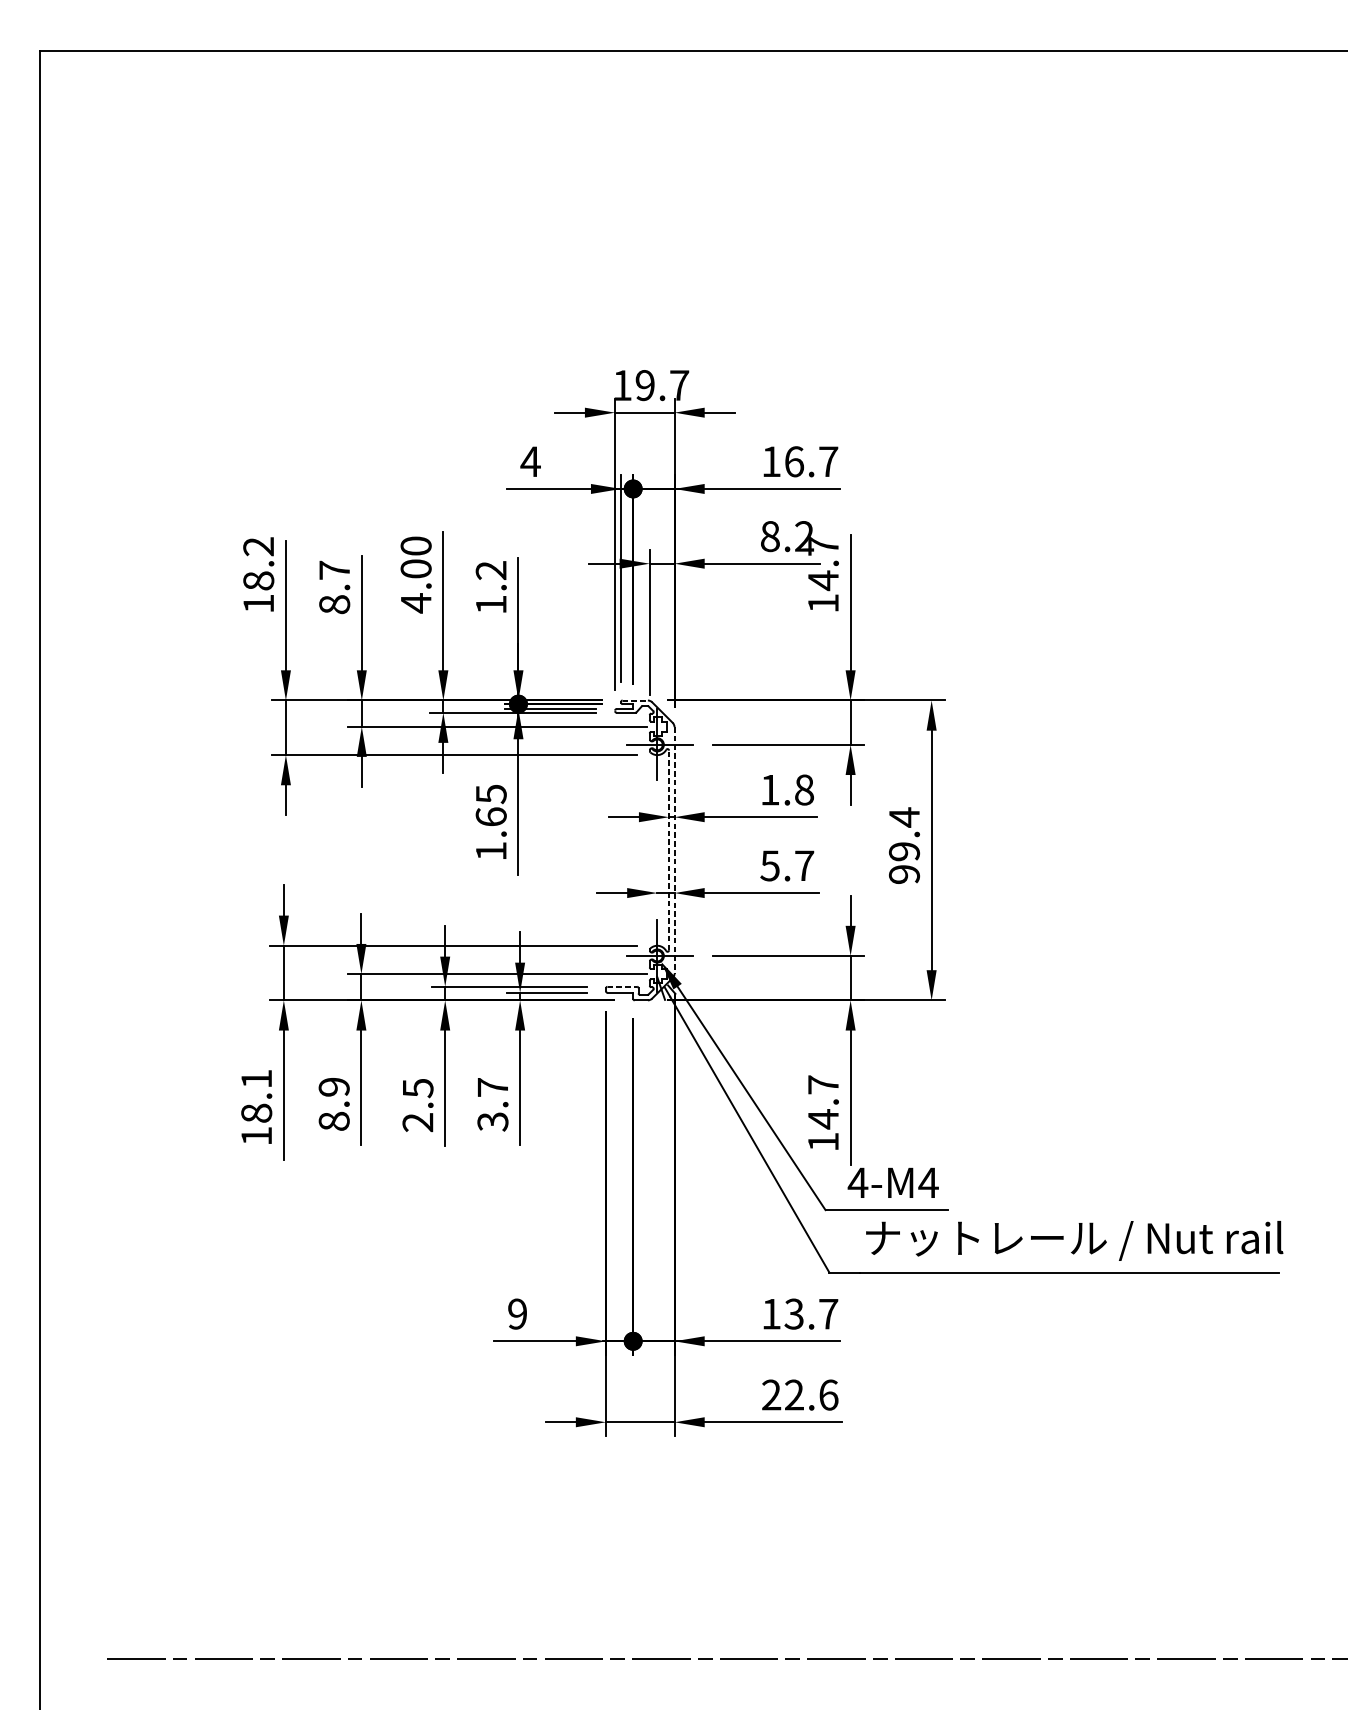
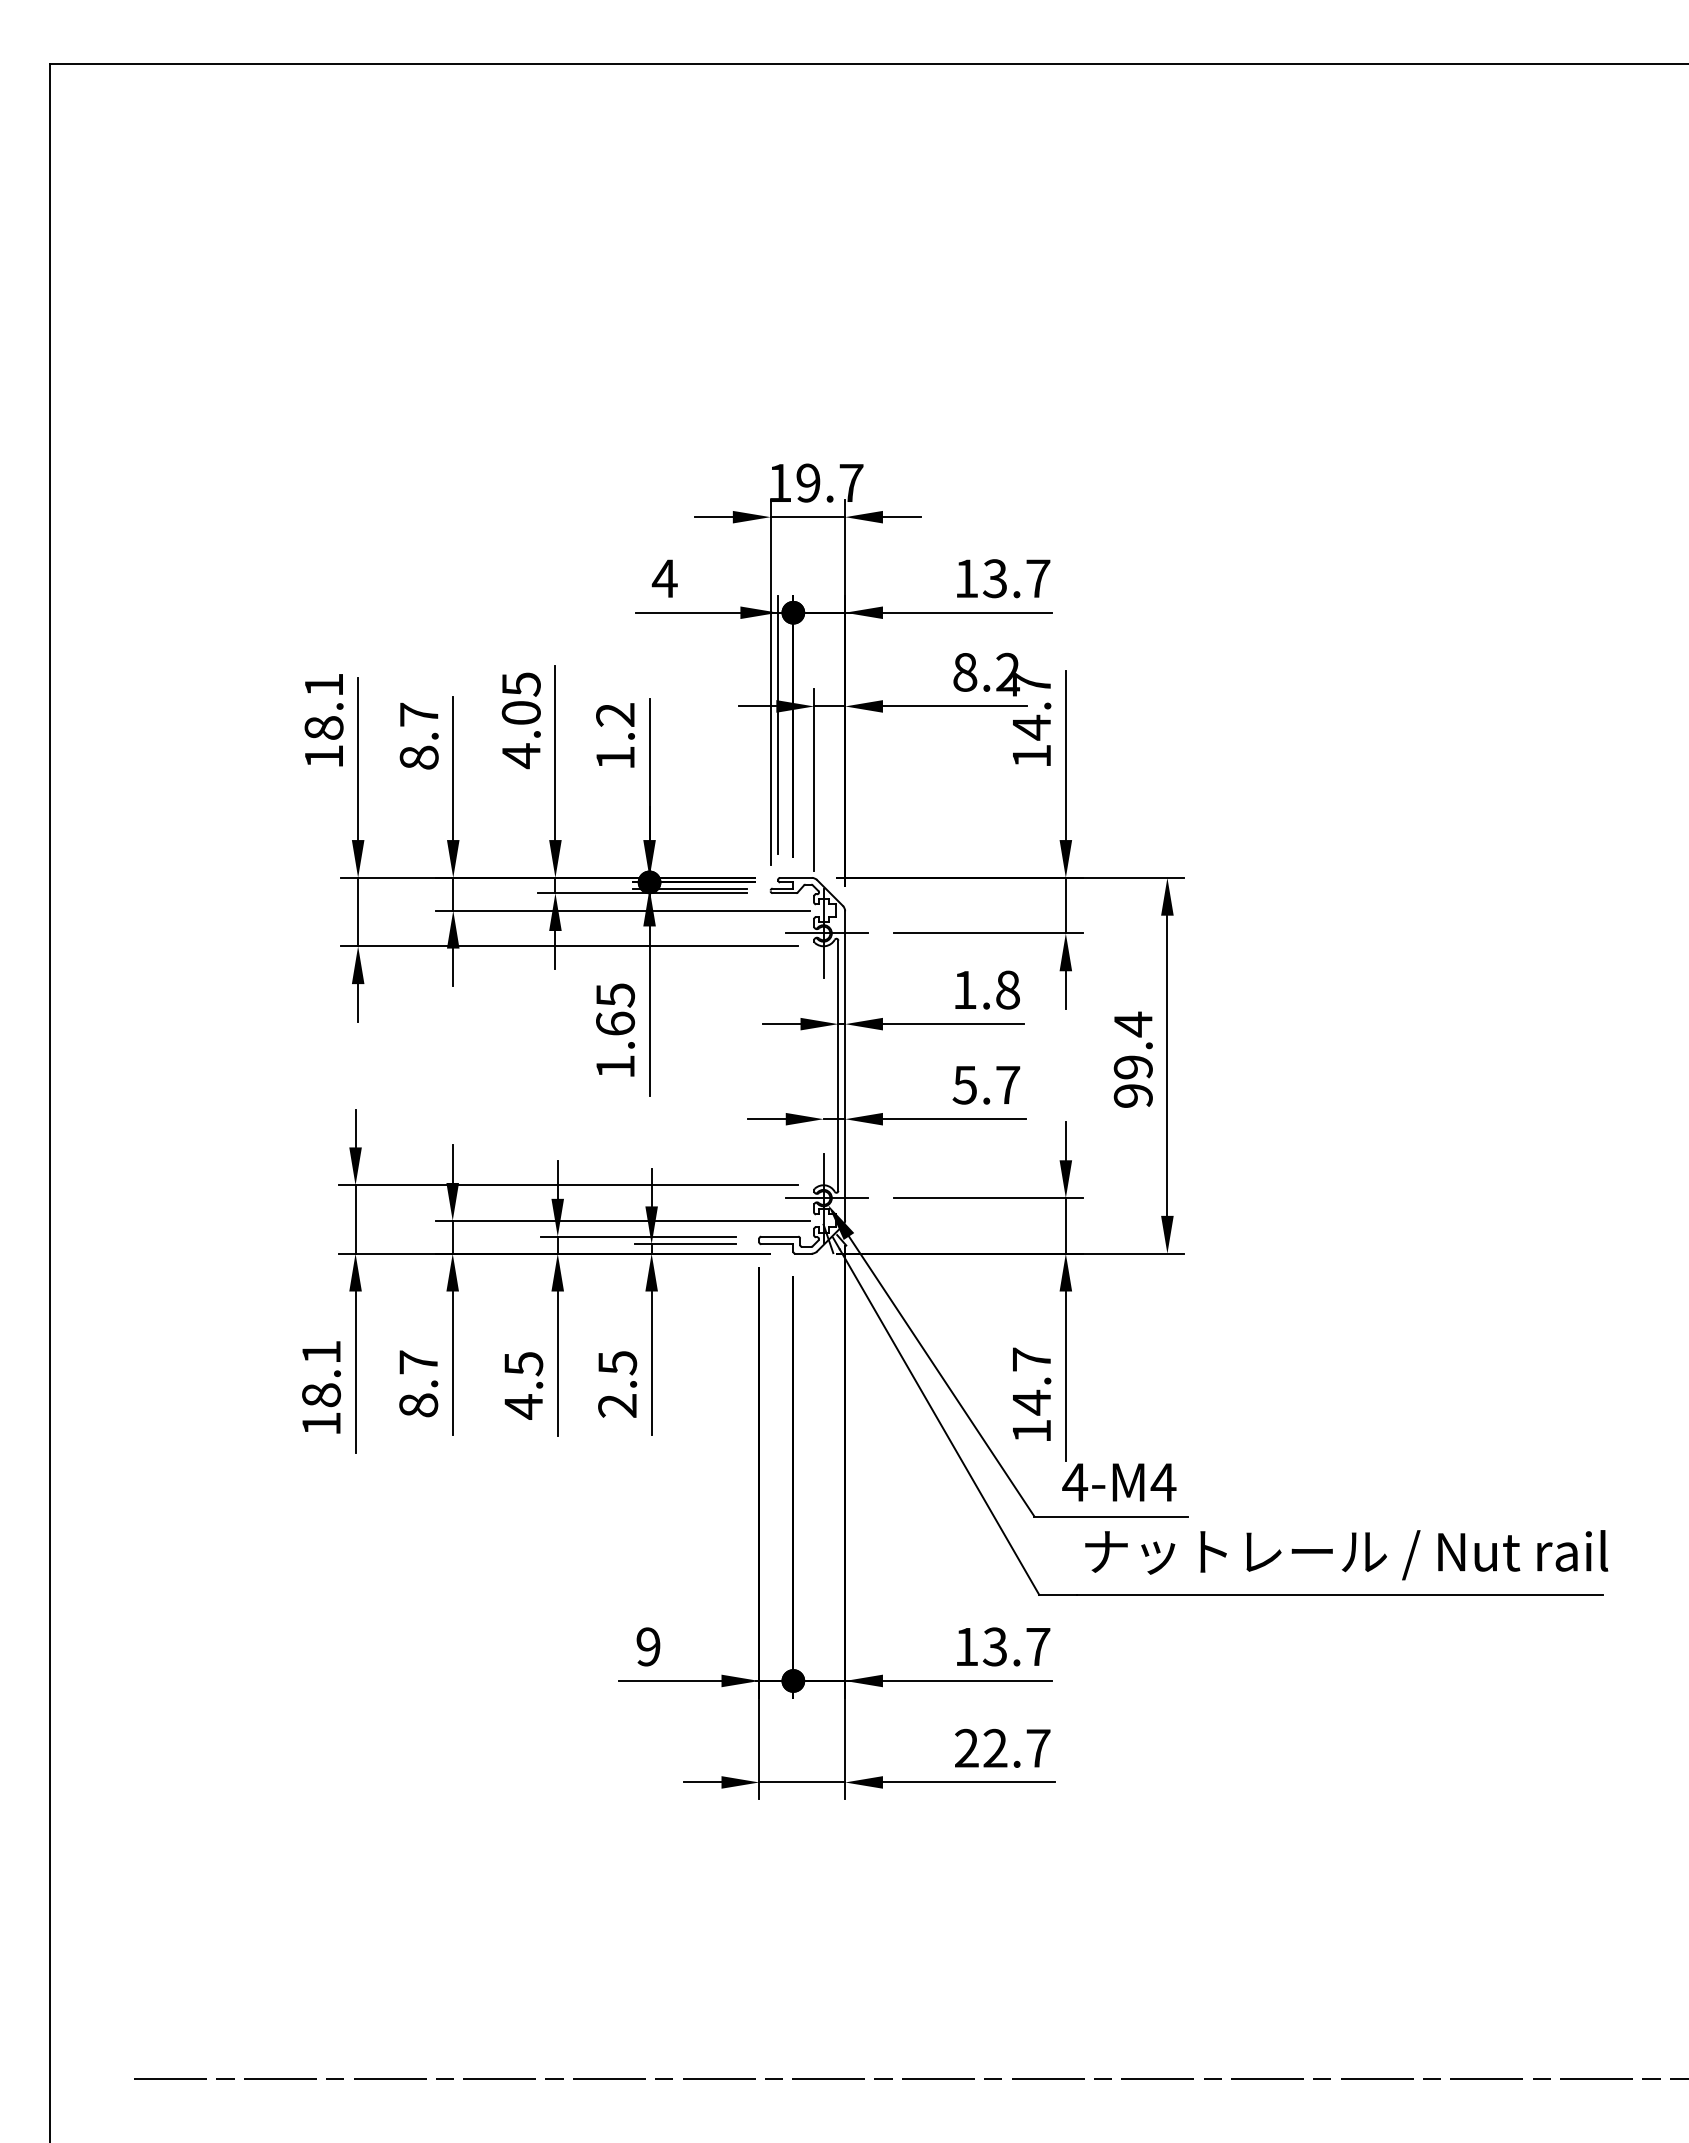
text: (794, 461) -> (995, 578), 16.7 -> 13.7
text: (258, 546) -> (323, 684), 18.2 -> 18.1
text: (415, 546) -> (520, 684), 4.00 -> 4.05
line: (634, 700) -> (795, 877), dashed -> solid
line: (669, 850) -> (838, 1065), dashed -> solid
line: (674, 850) -> (845, 1065), dashed -> solid
line: (622, 986) -> (779, 1236), dashed -> solid
text: (334, 1087) -> (418, 1362), 8.9 -> 8.7
text: (492, 1104) -> (617, 1384), 3.7 -> 2.5
text: (417, 1122) -> (523, 1406), 2.5 -> 4.5
text: (828, 1394) -> (1038, 1747), 22.6 -> 22.7

